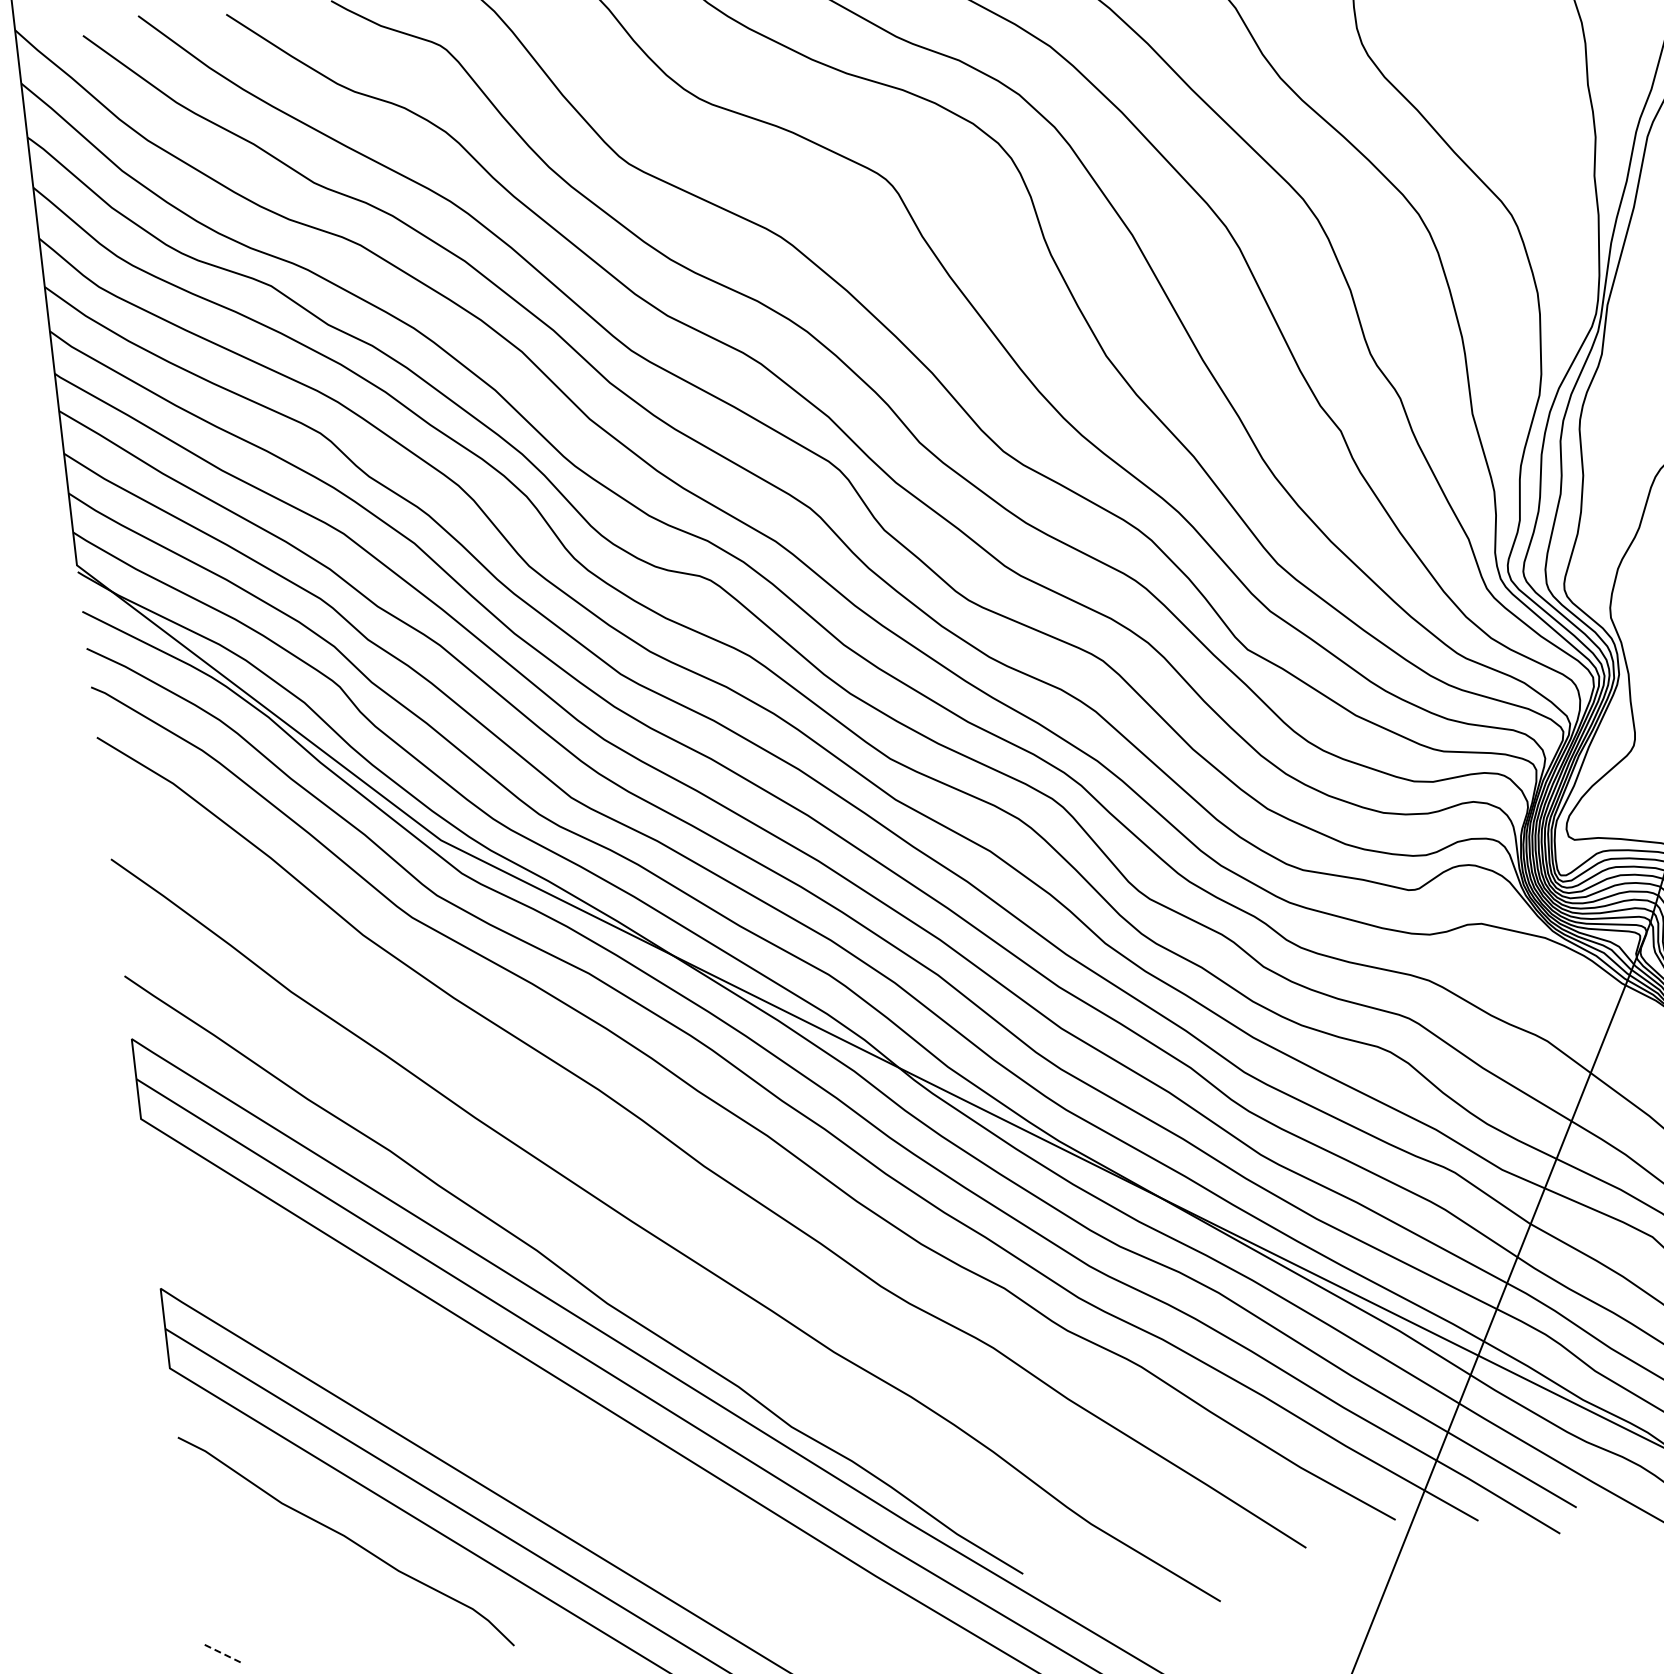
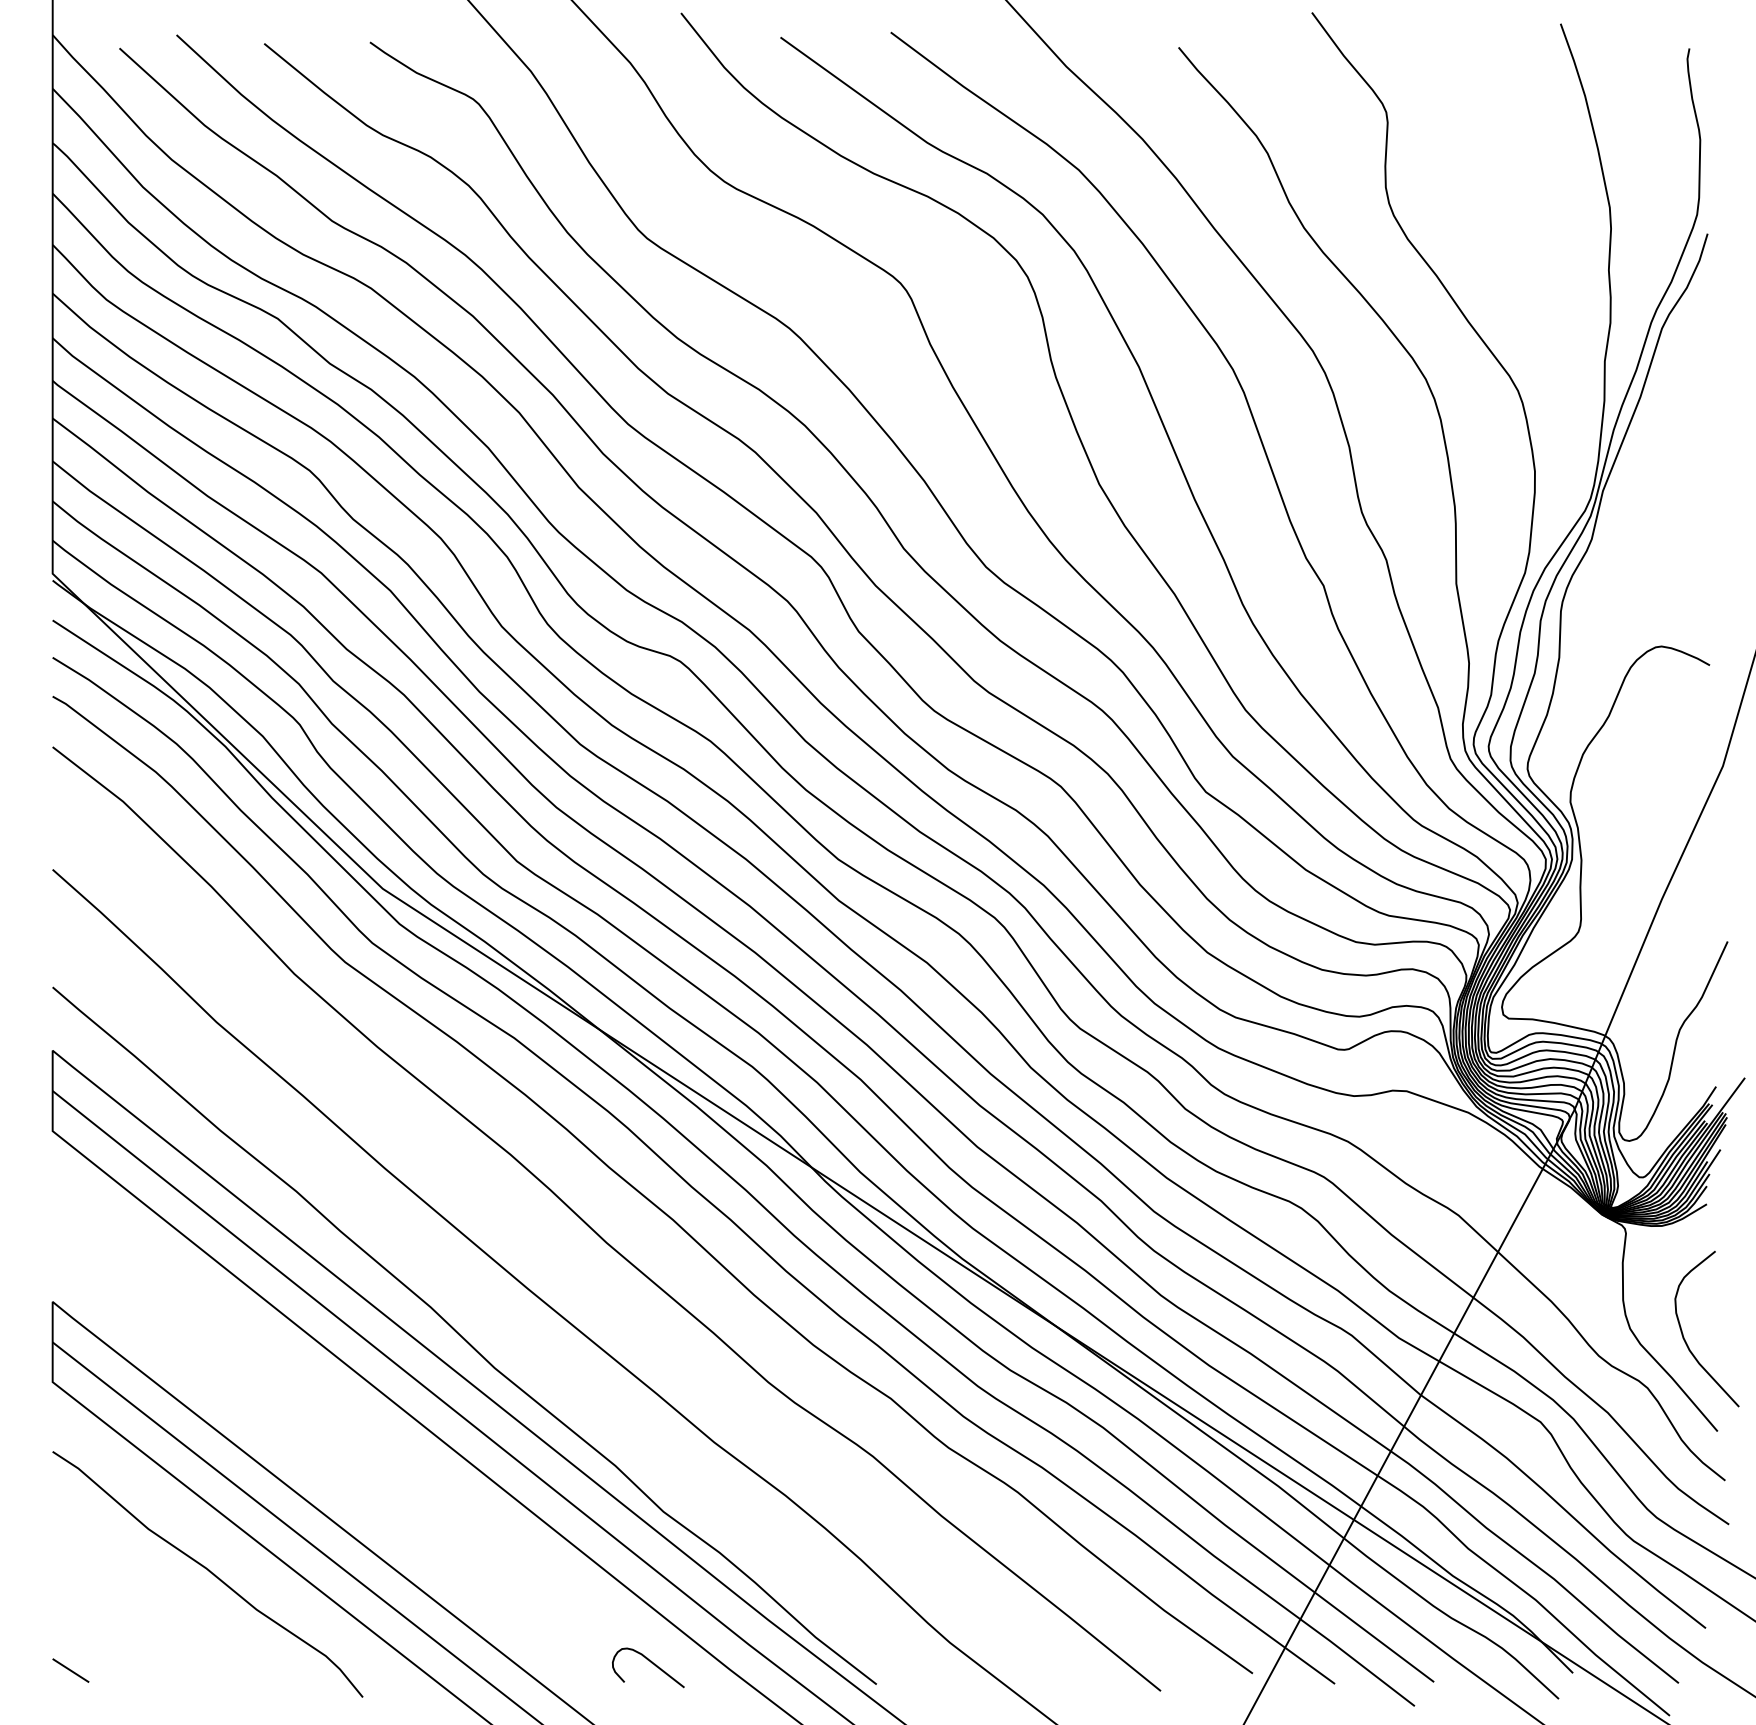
curve: (797, 1579) -> (651, 1663), added
line: (220, 1652) -> (70, 1670), dashed -> solid

